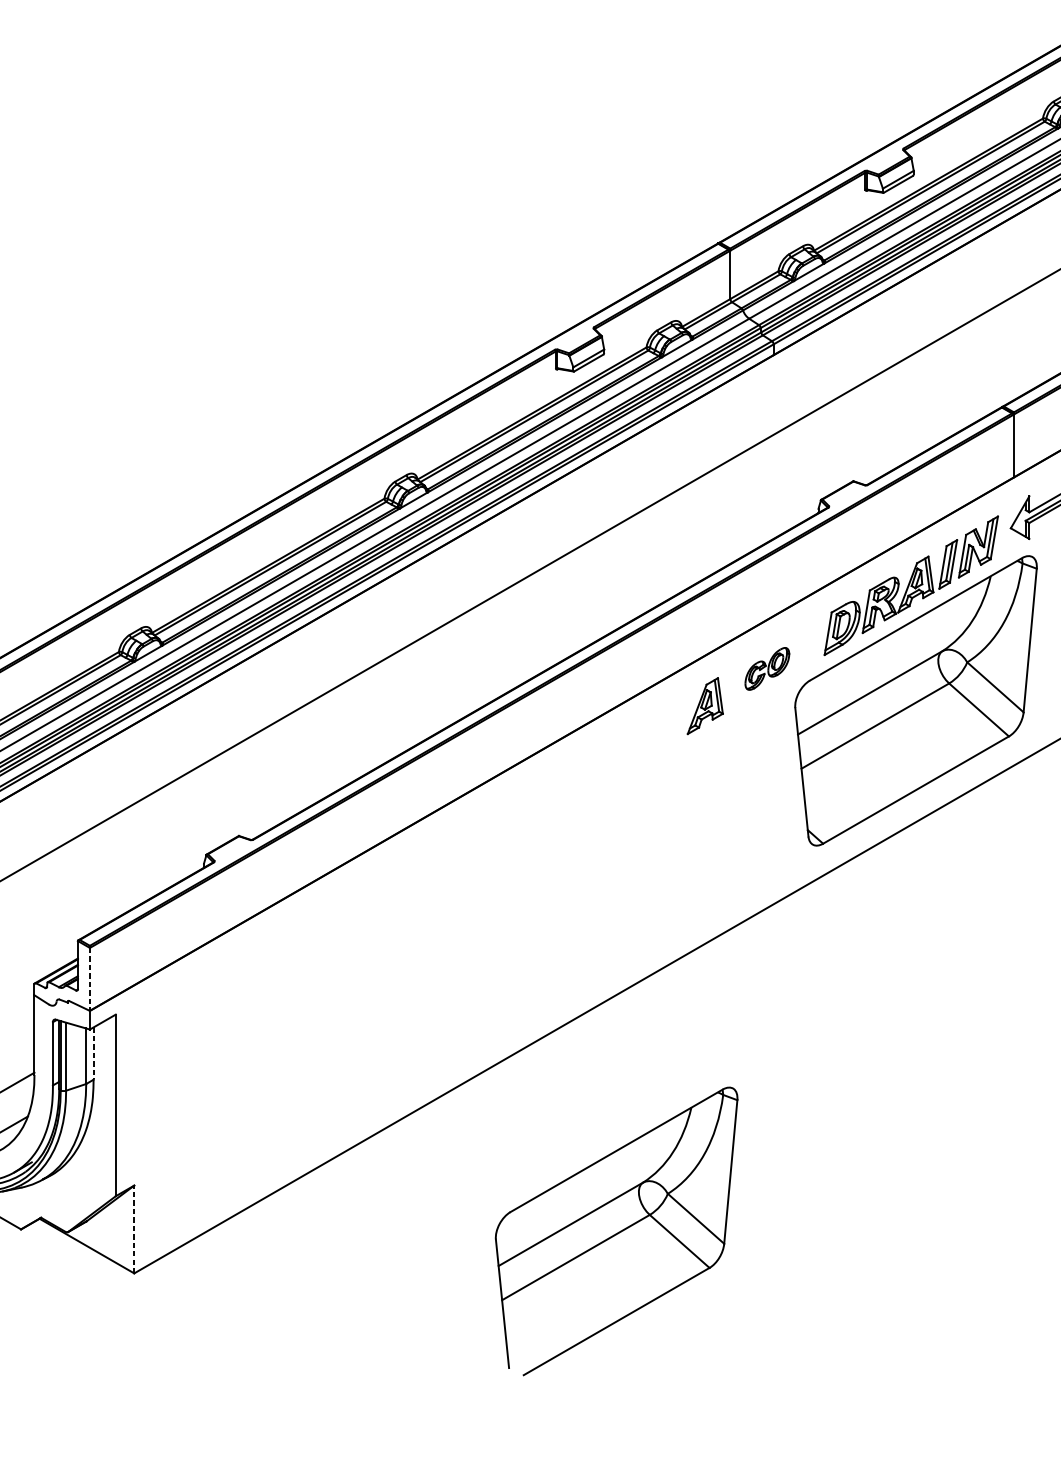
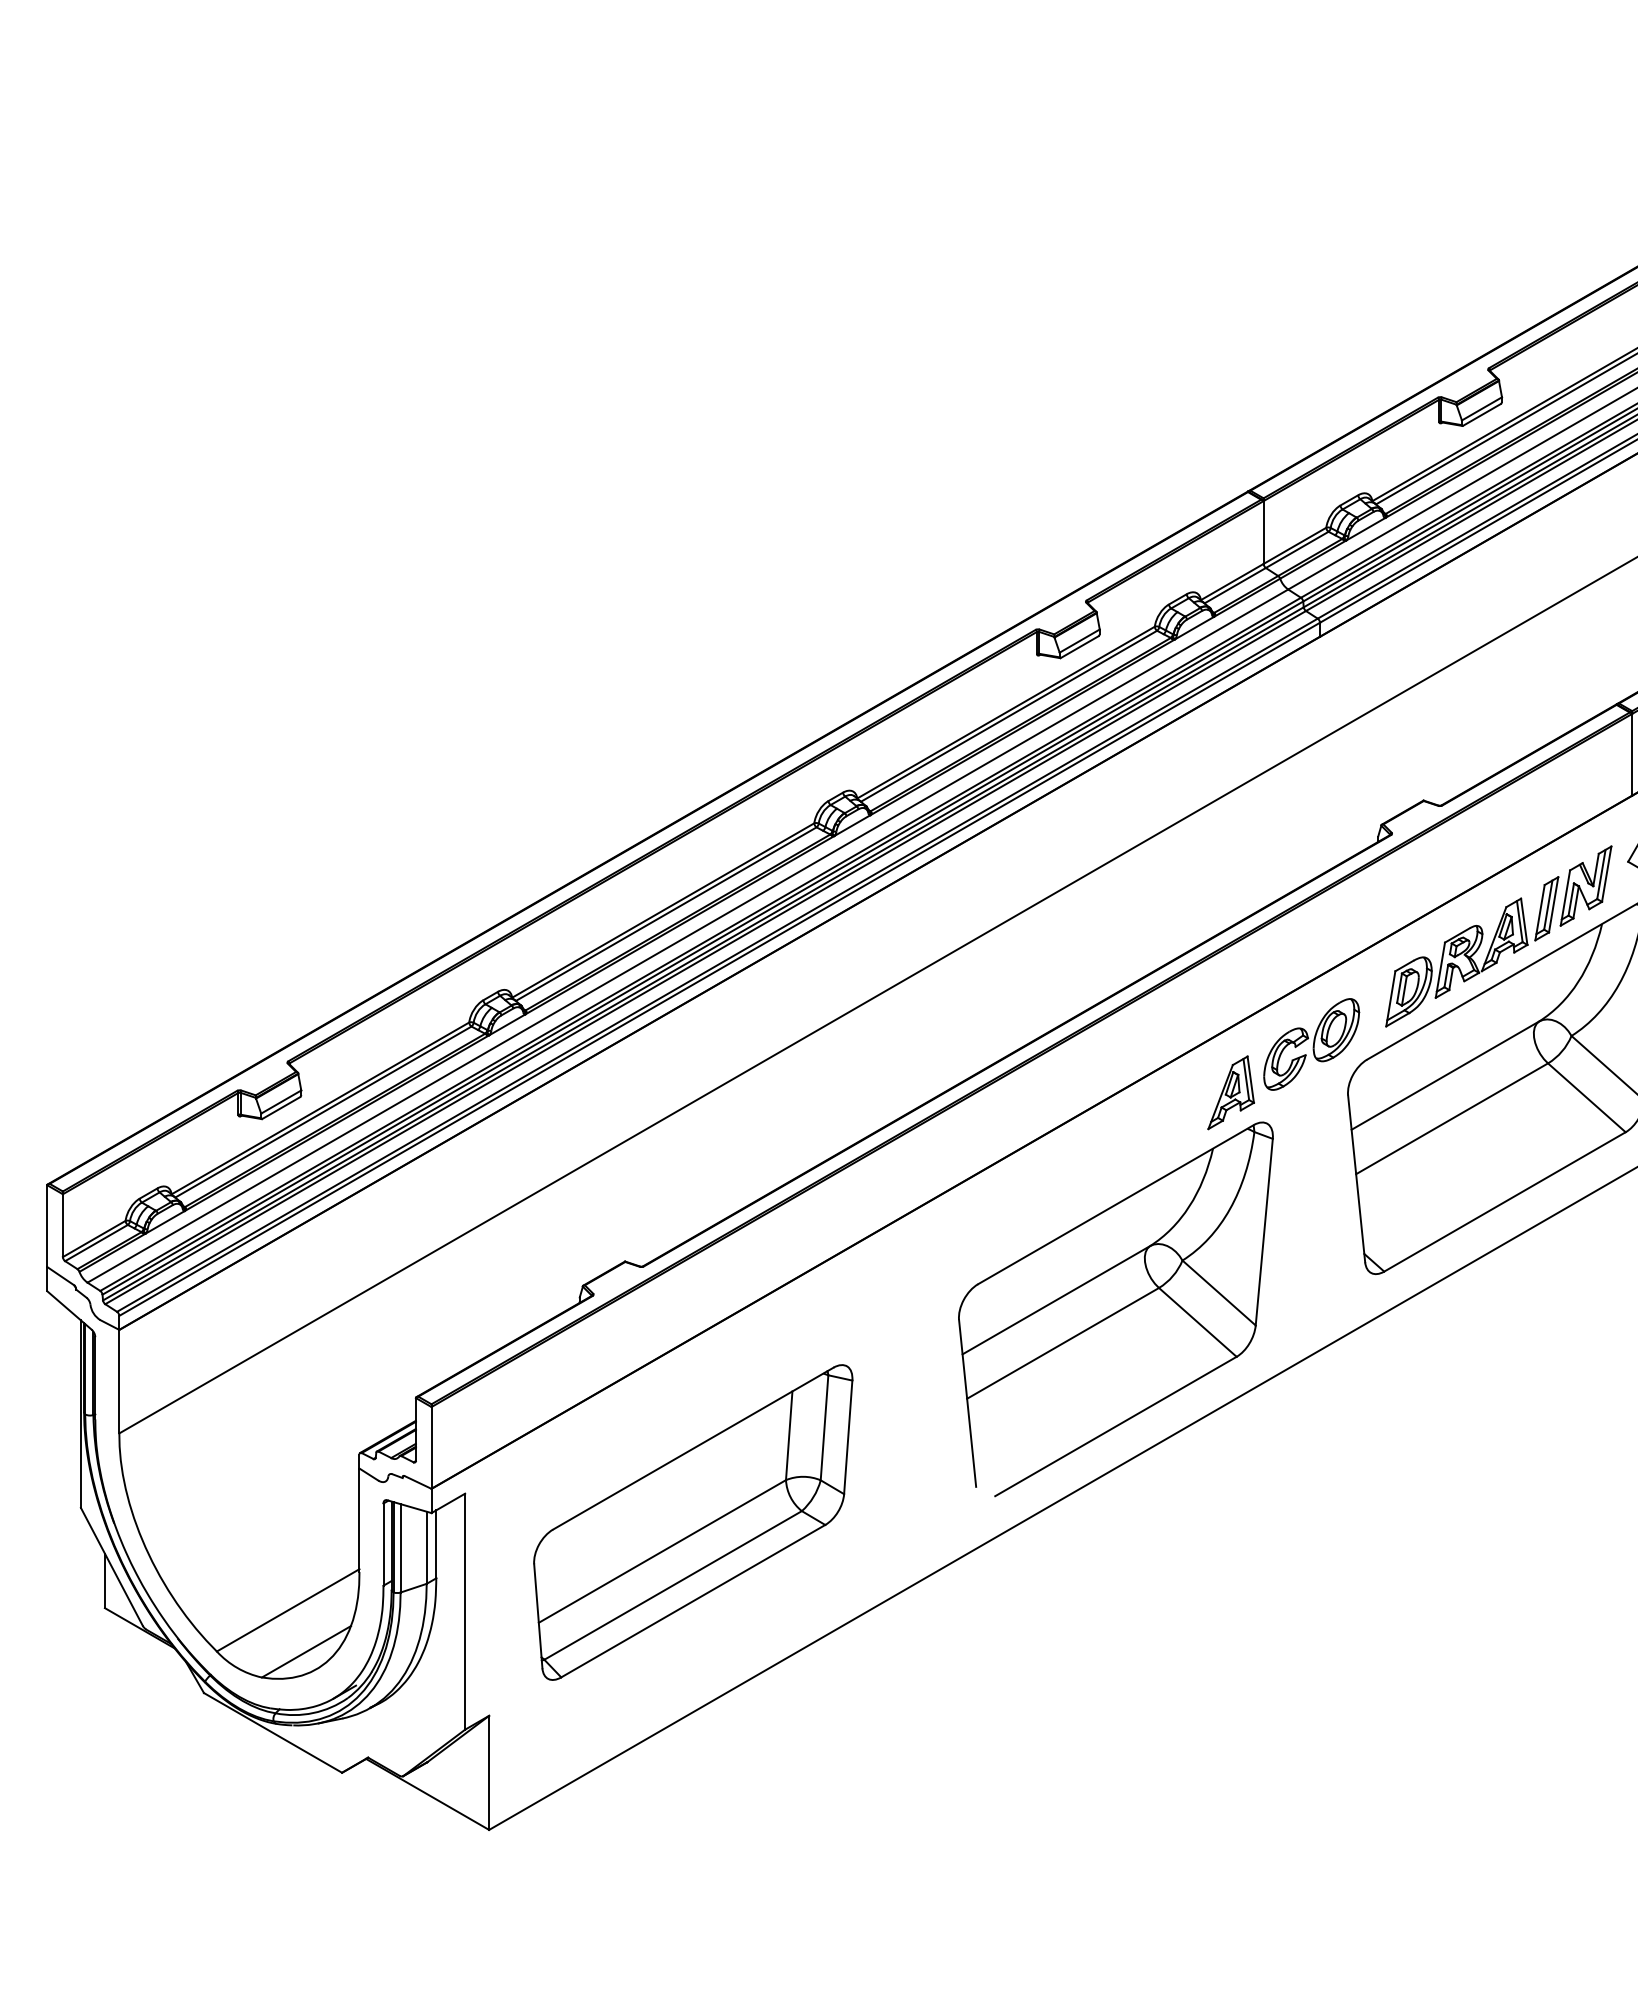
part: (767, 668) -> (1311, 1044), size x1.67
line: (89, 979) -> (431, 1447), dashed -> solid
part: (291, 1036) -> (693, 1522), added
line: (93, 1053) -> (436, 1544), dashed -> solid
line: (134, 1229) -> (489, 1772), dashed -> solid
part: (616, 1231) -> (1115, 1309), moved

